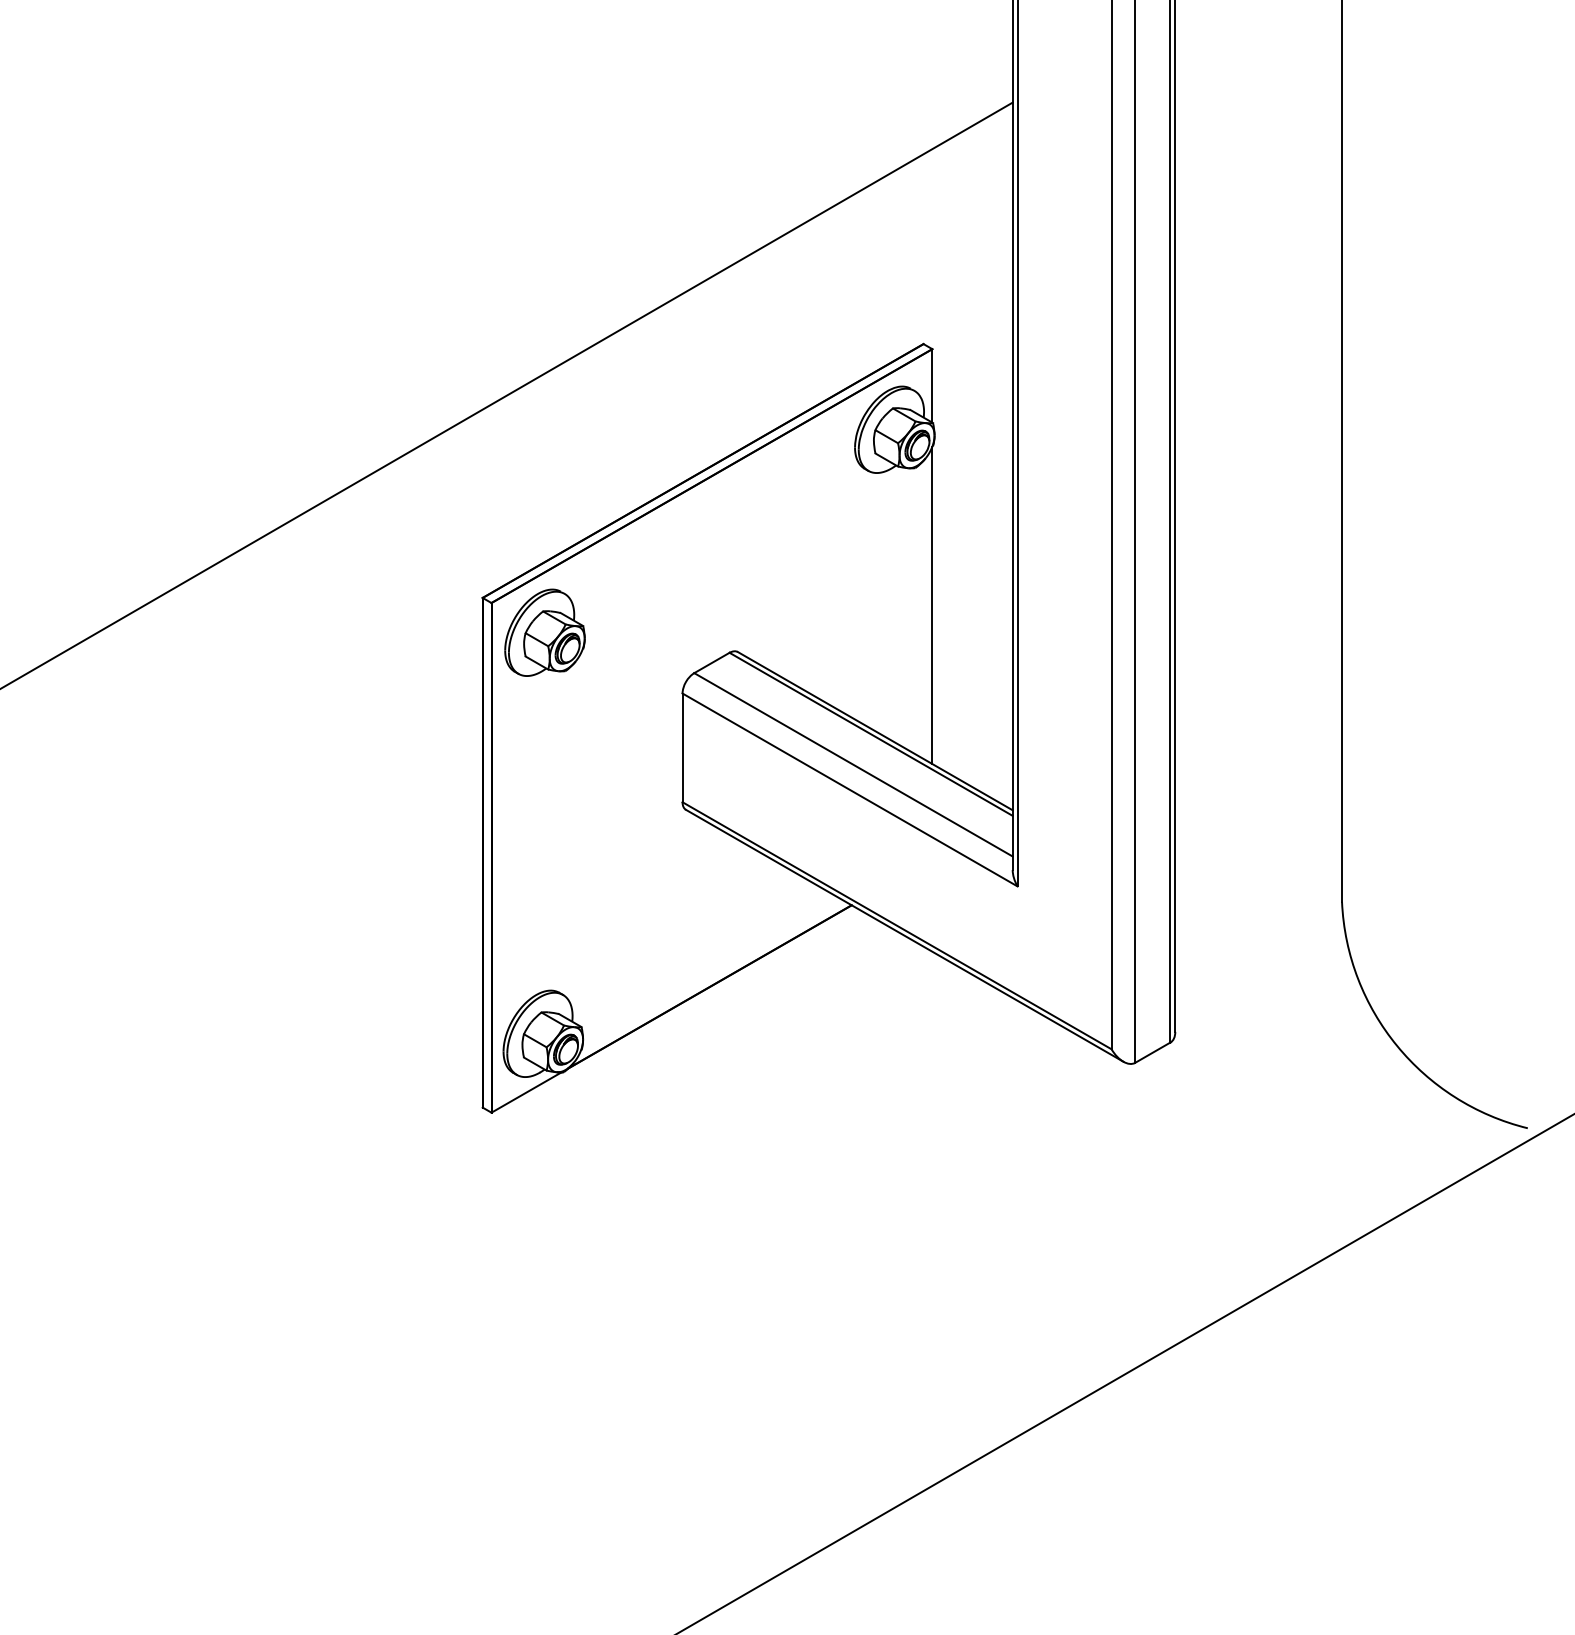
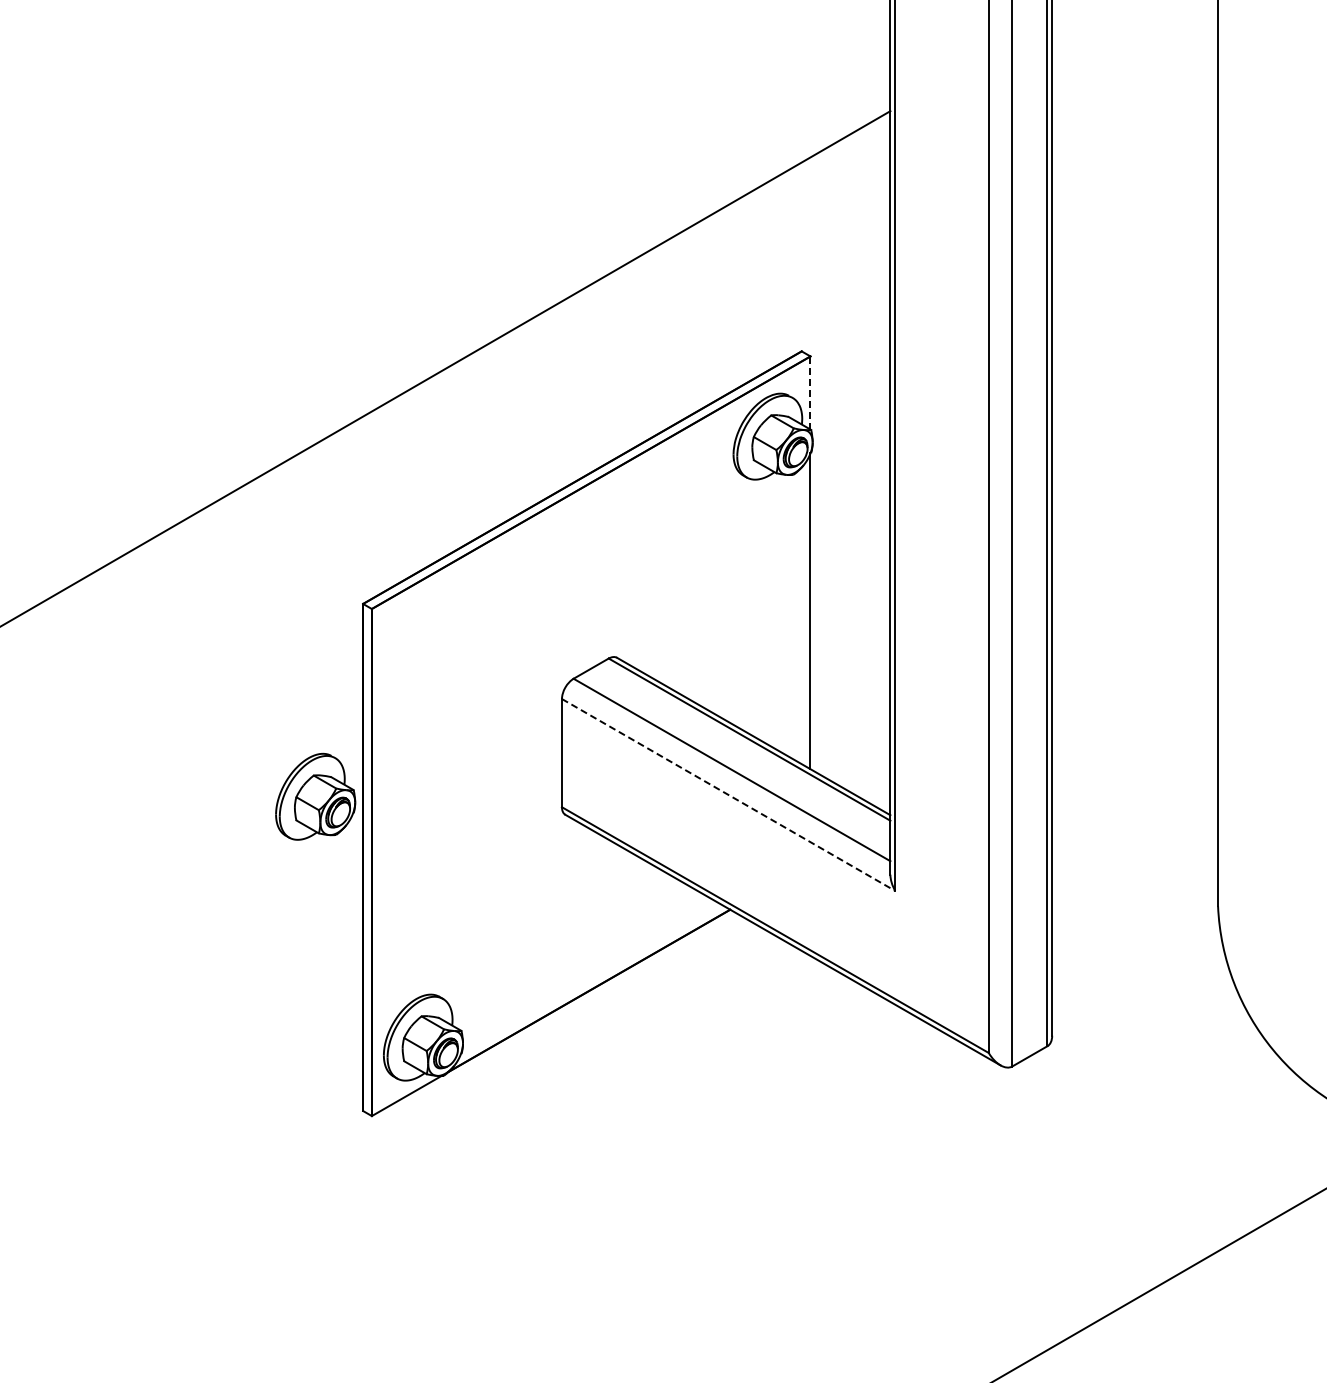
line: (932, 385) -> (810, 392), solid -> dashed
part: (544, 632) -> (315, 796), moved
line: (850, 790) -> (729, 795), solid -> dashed

